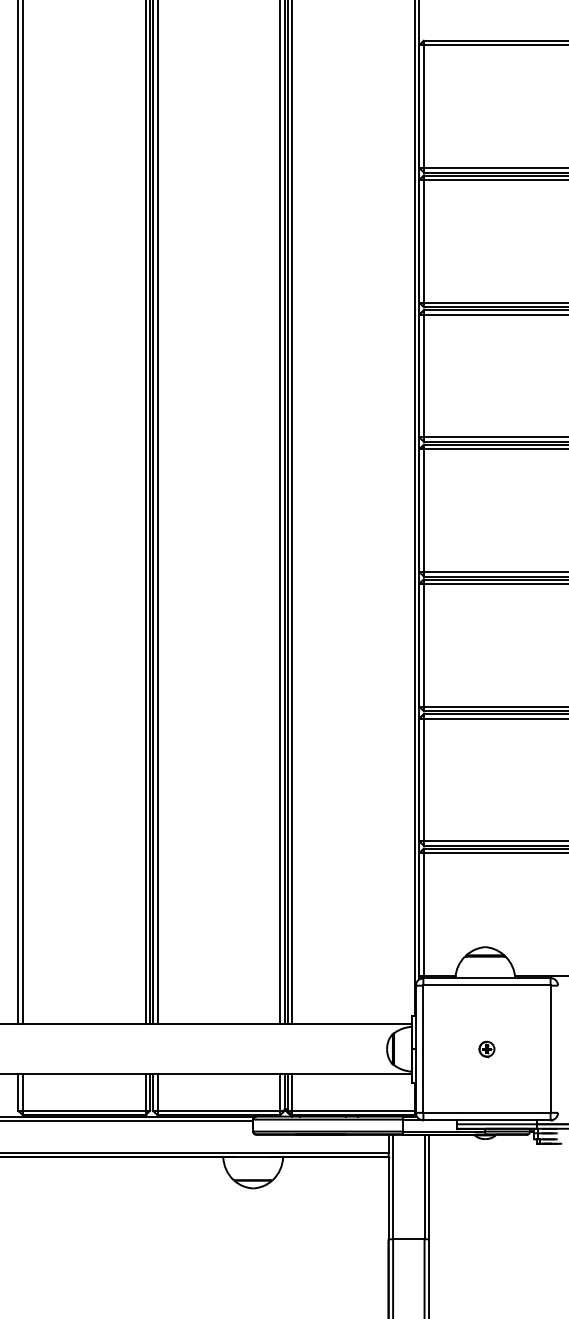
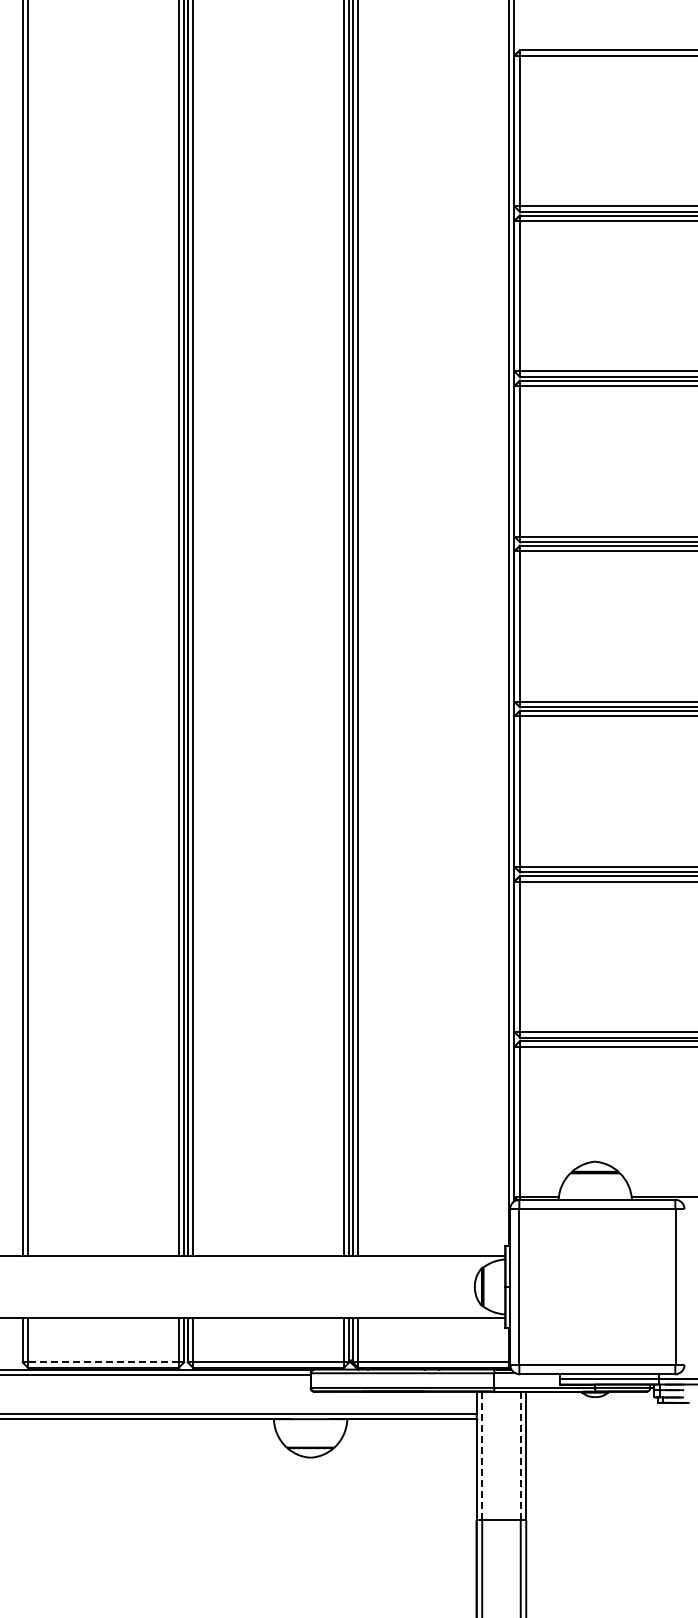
part: (487, 1048) -> (597, 1286), removed
line: (83, 1110) -> (102, 1362), solid -> dashed
line: (393, 1186) -> (482, 1455), solid -> dashed
line: (424, 1187) -> (520, 1456), solid -> dashed

